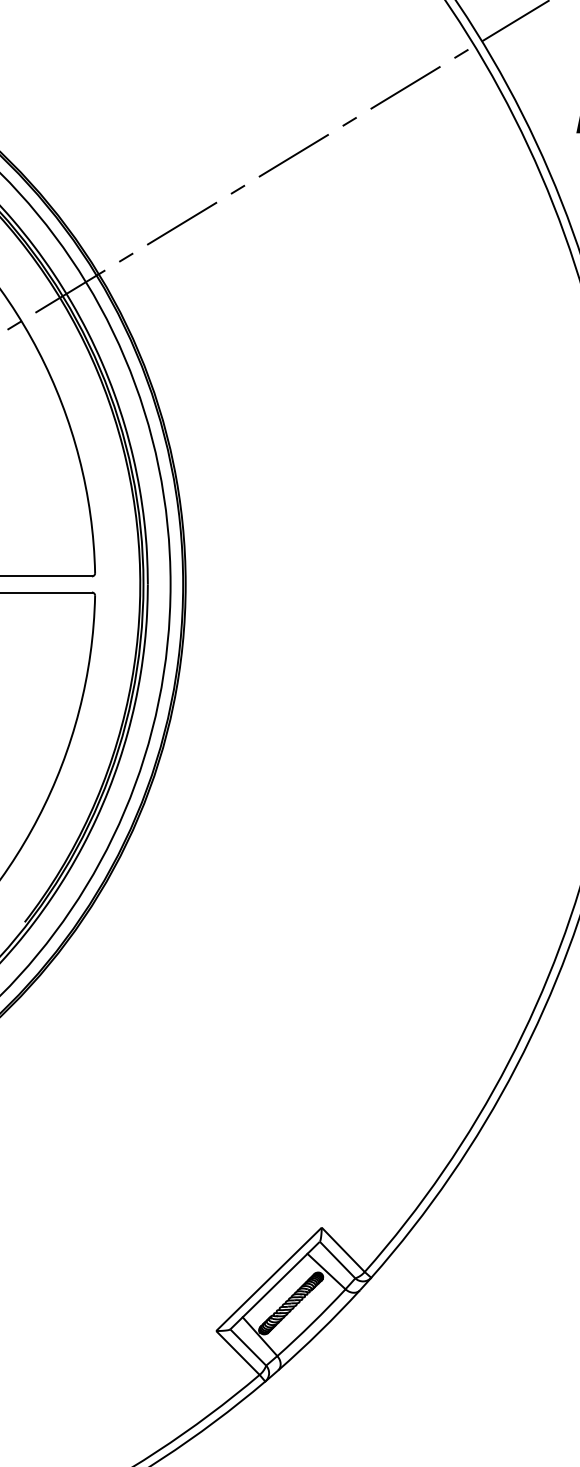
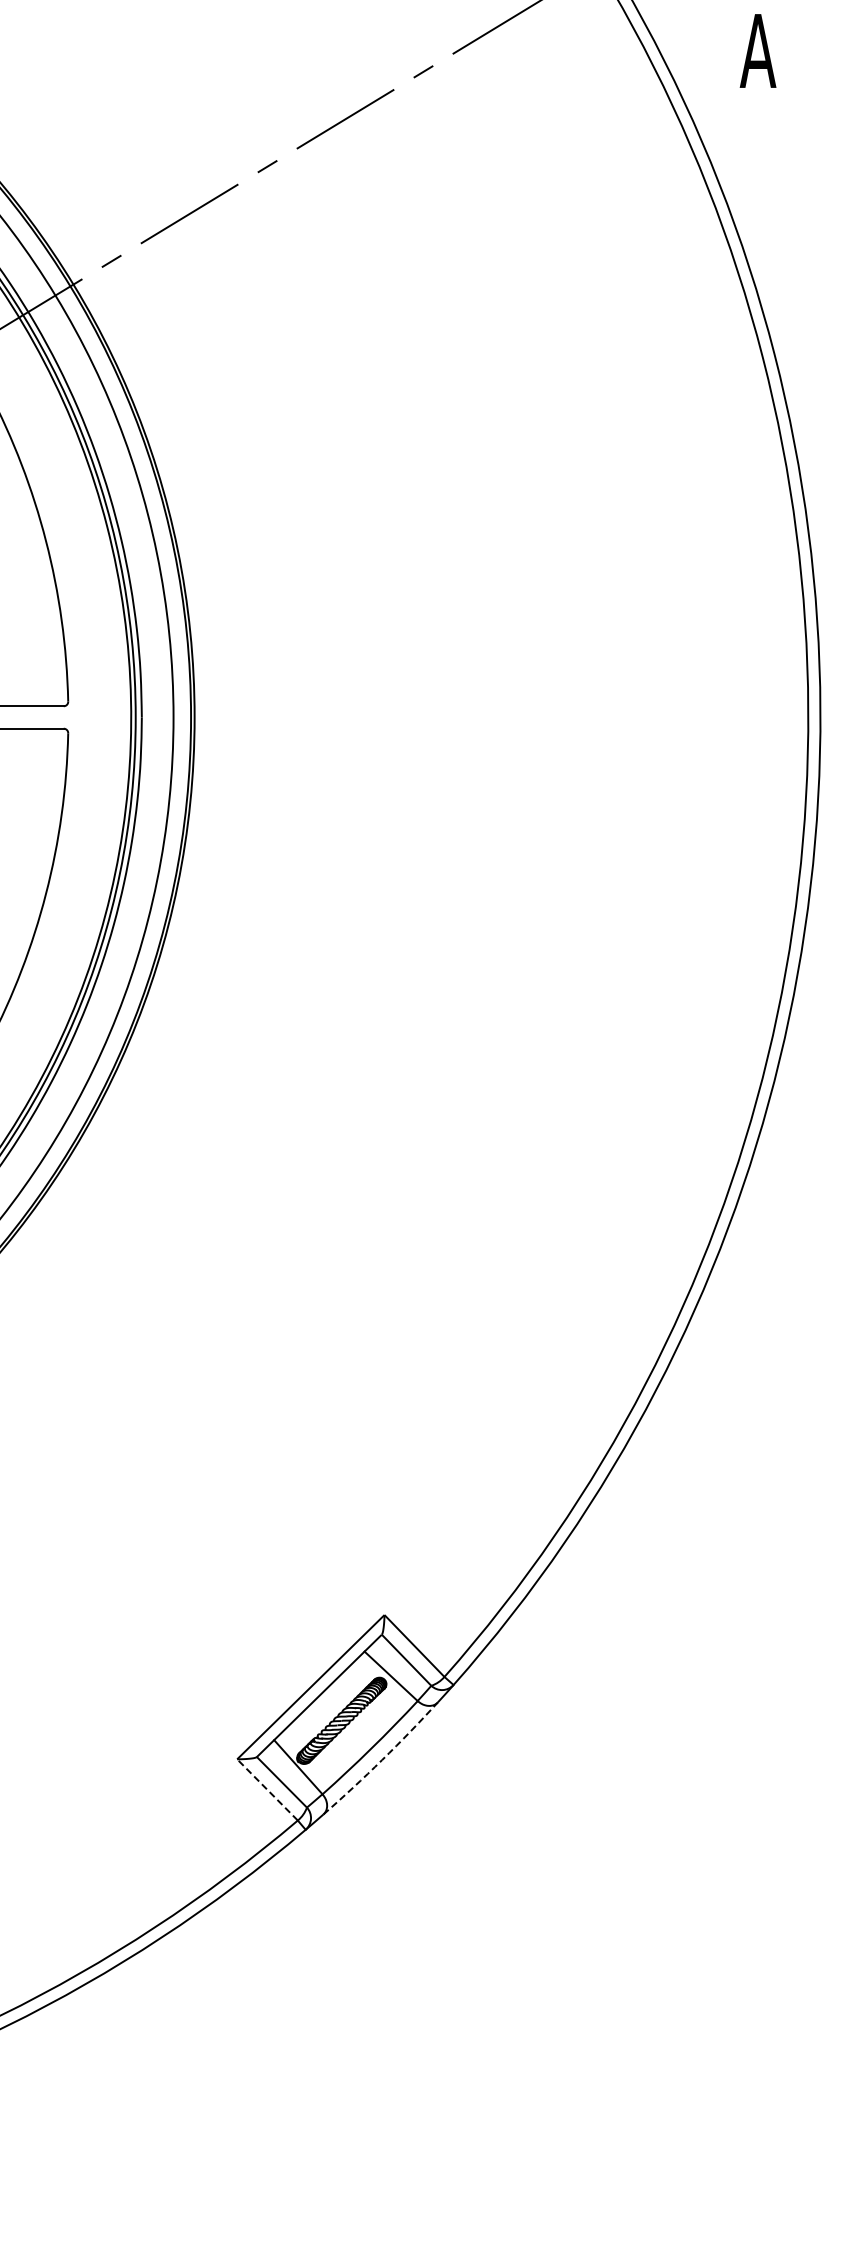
arc: (320, 1331) -> (382, 1760), solid -> dashed
line: (237, 1353) -> (267, 1790), solid -> dashed

